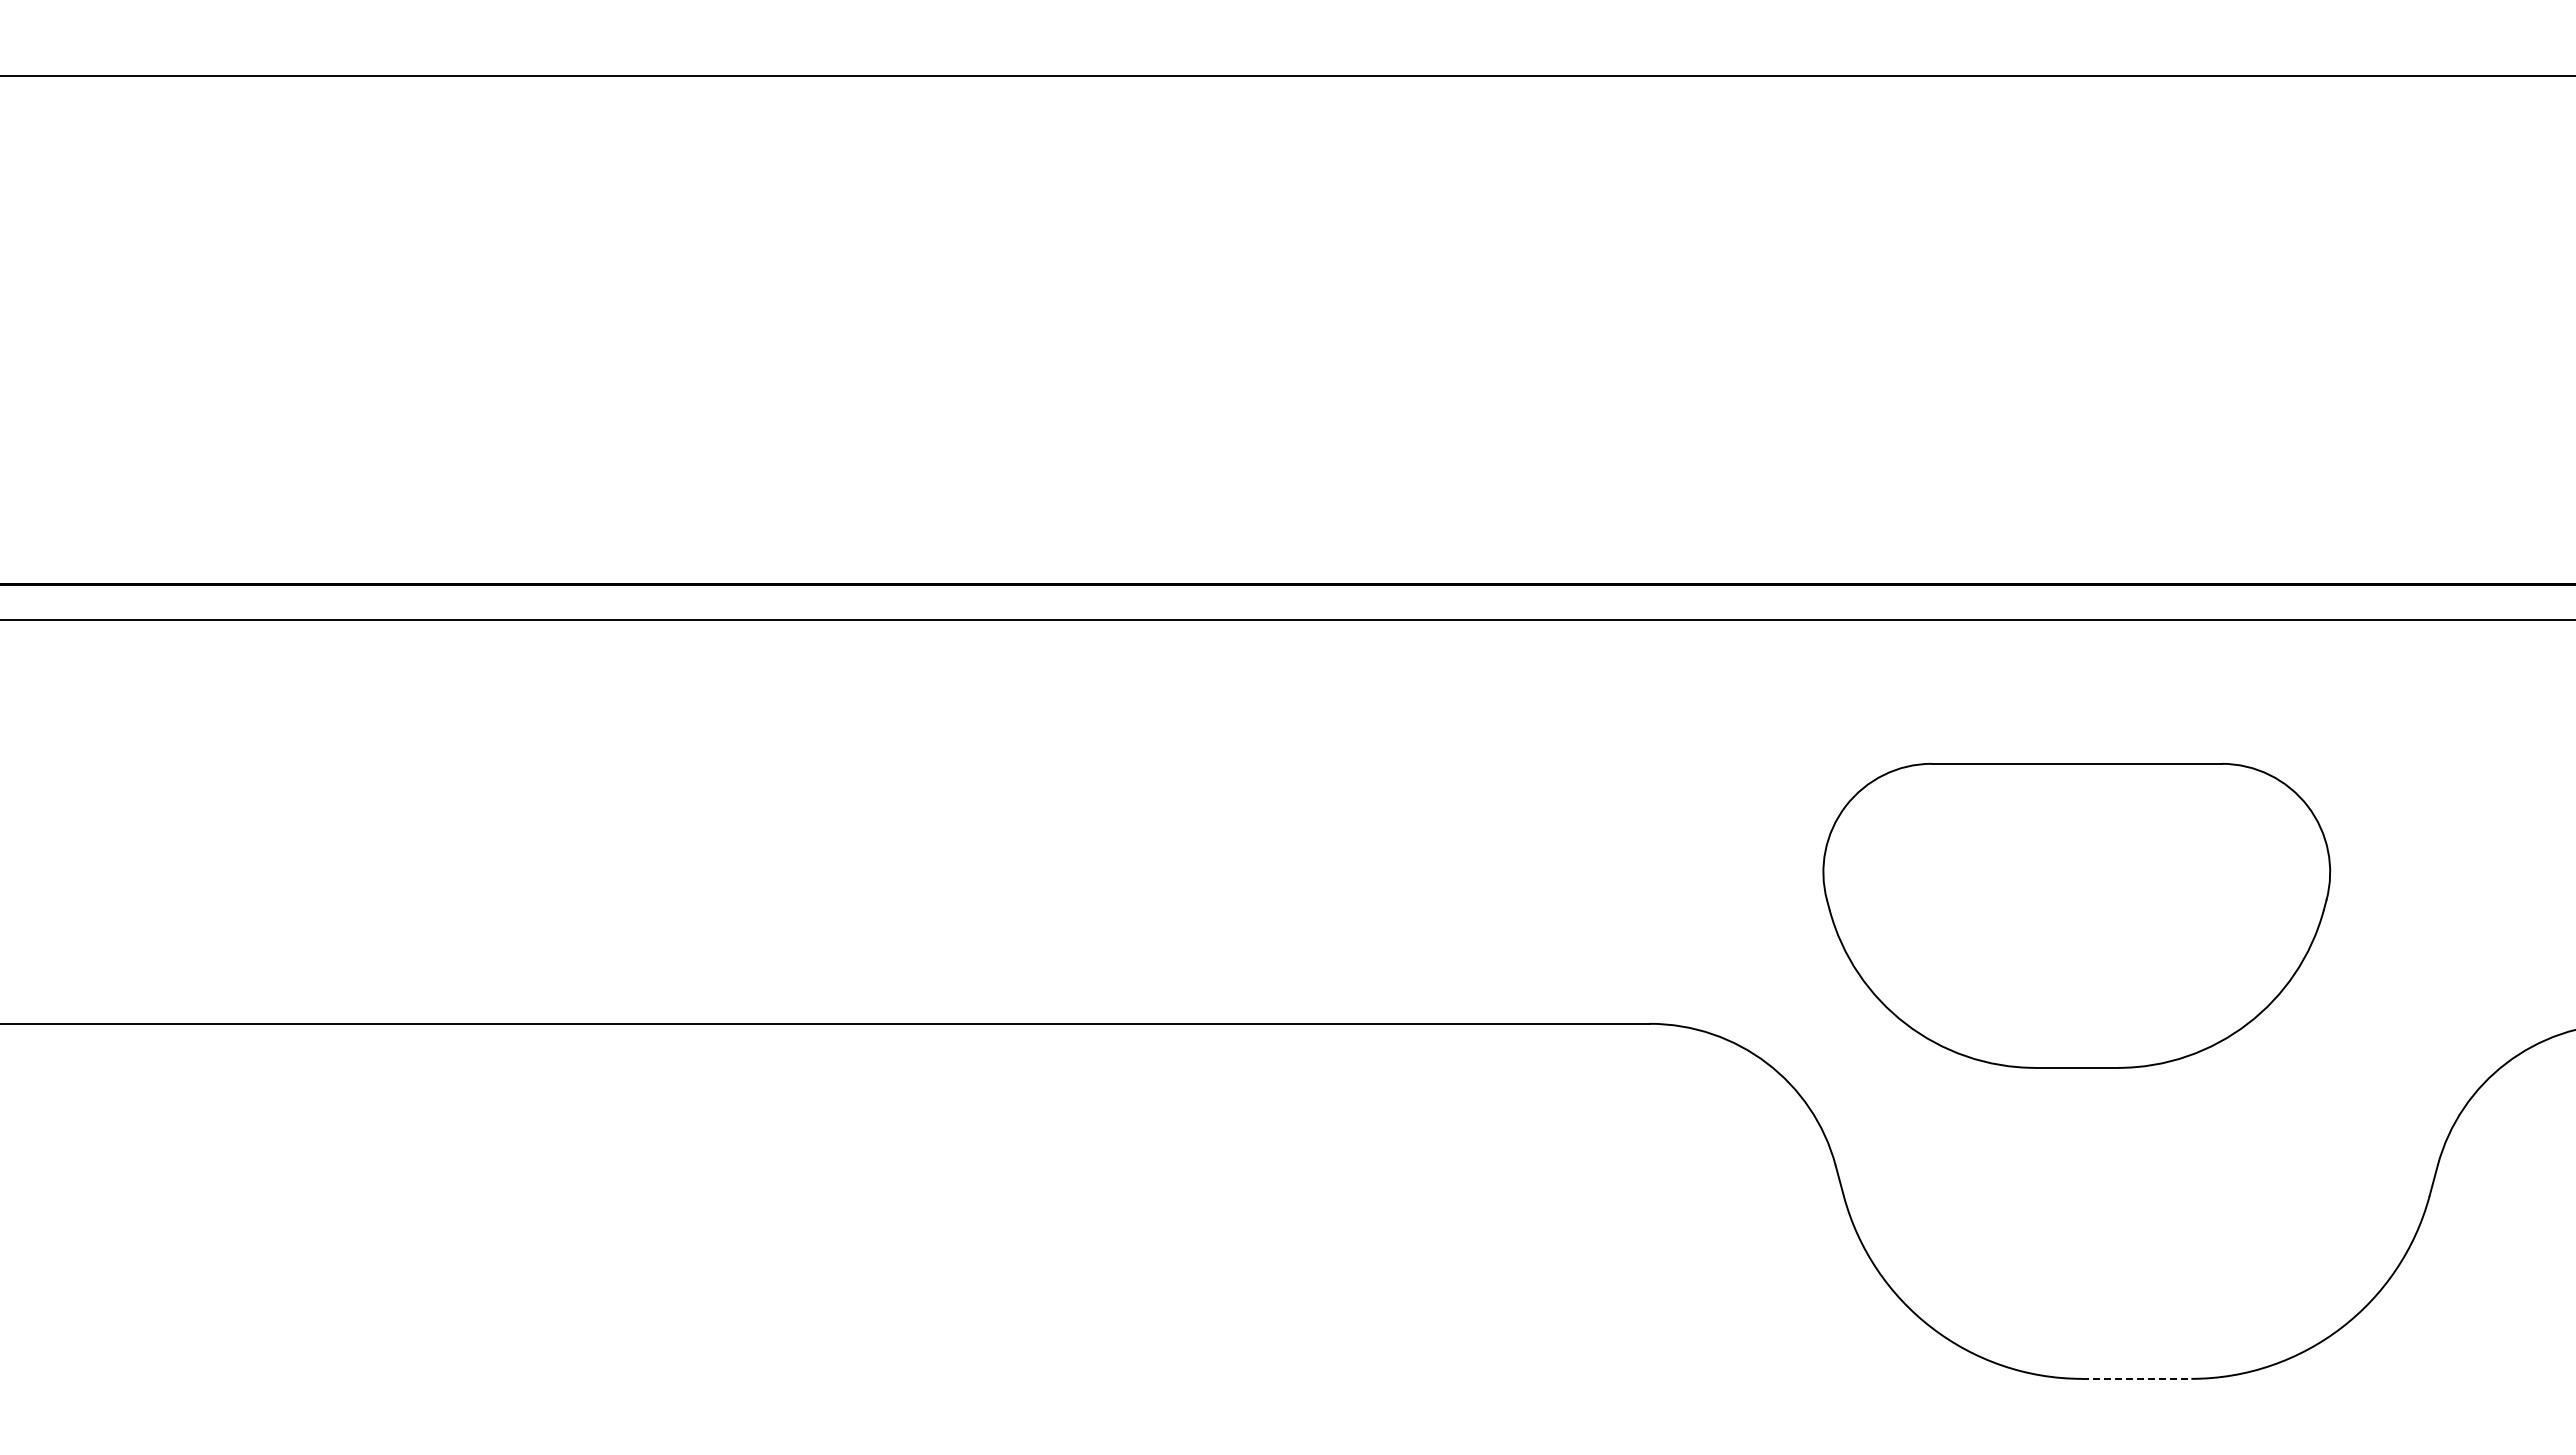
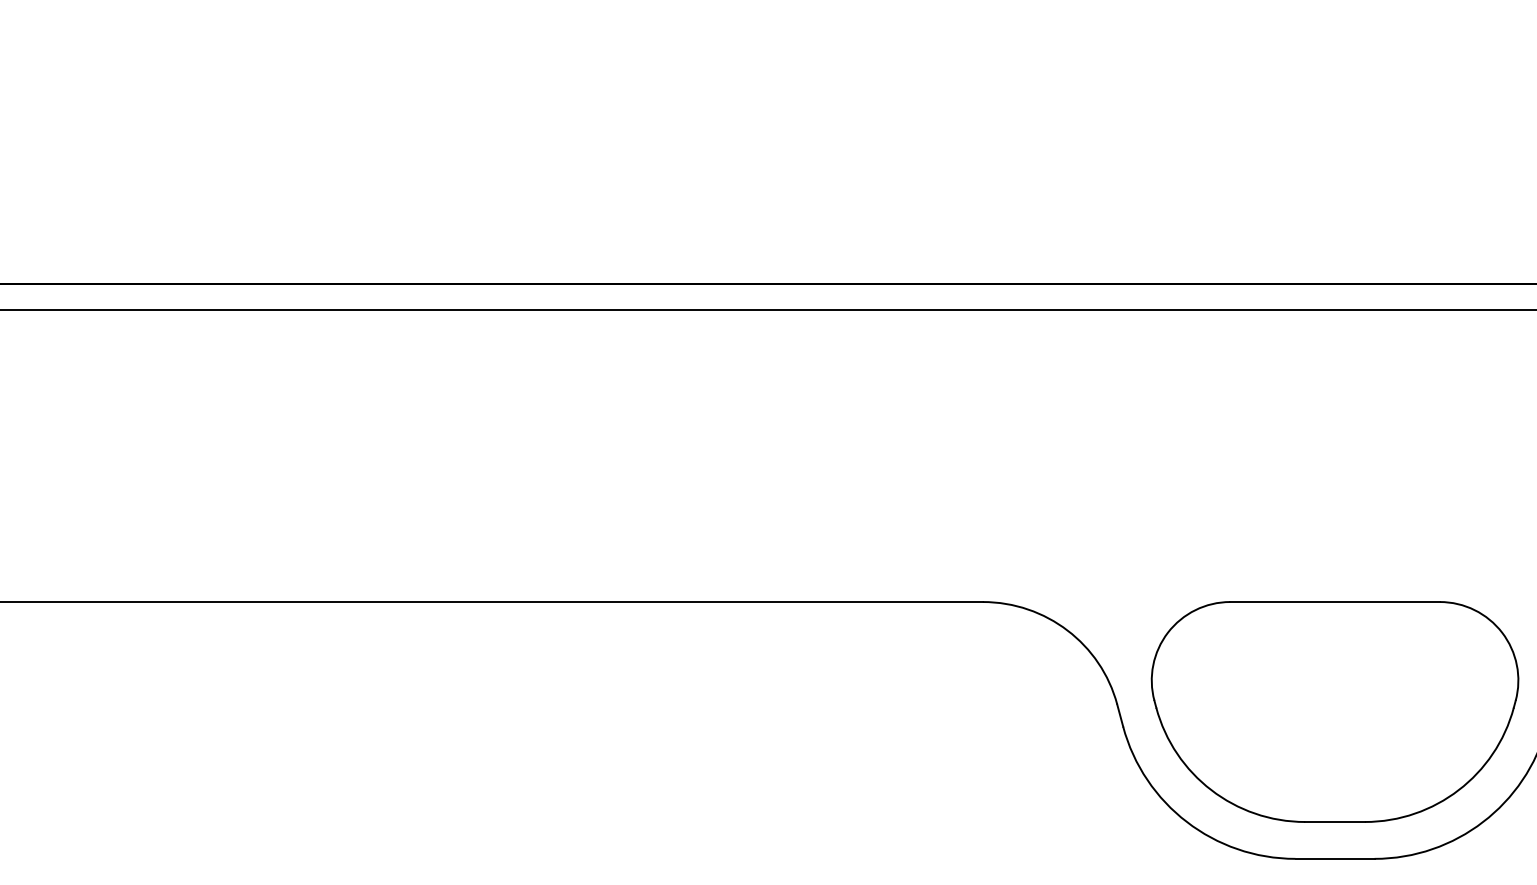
part: (2076, 915) -> (1334, 711), moved
line: (2136, 1378) -> (1334, 858), dashed -> solid

